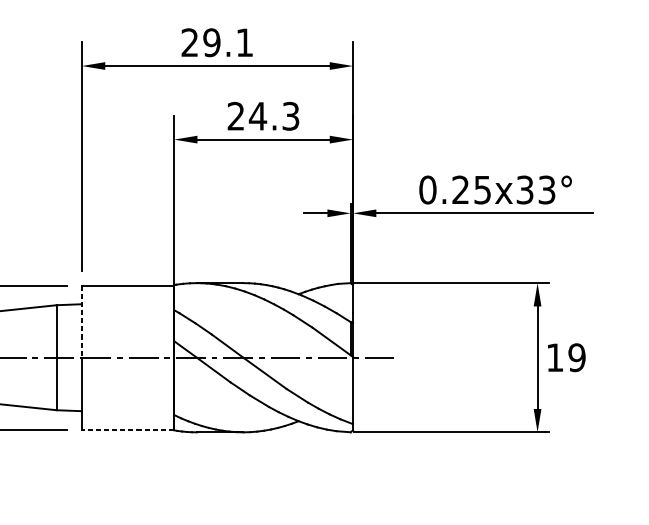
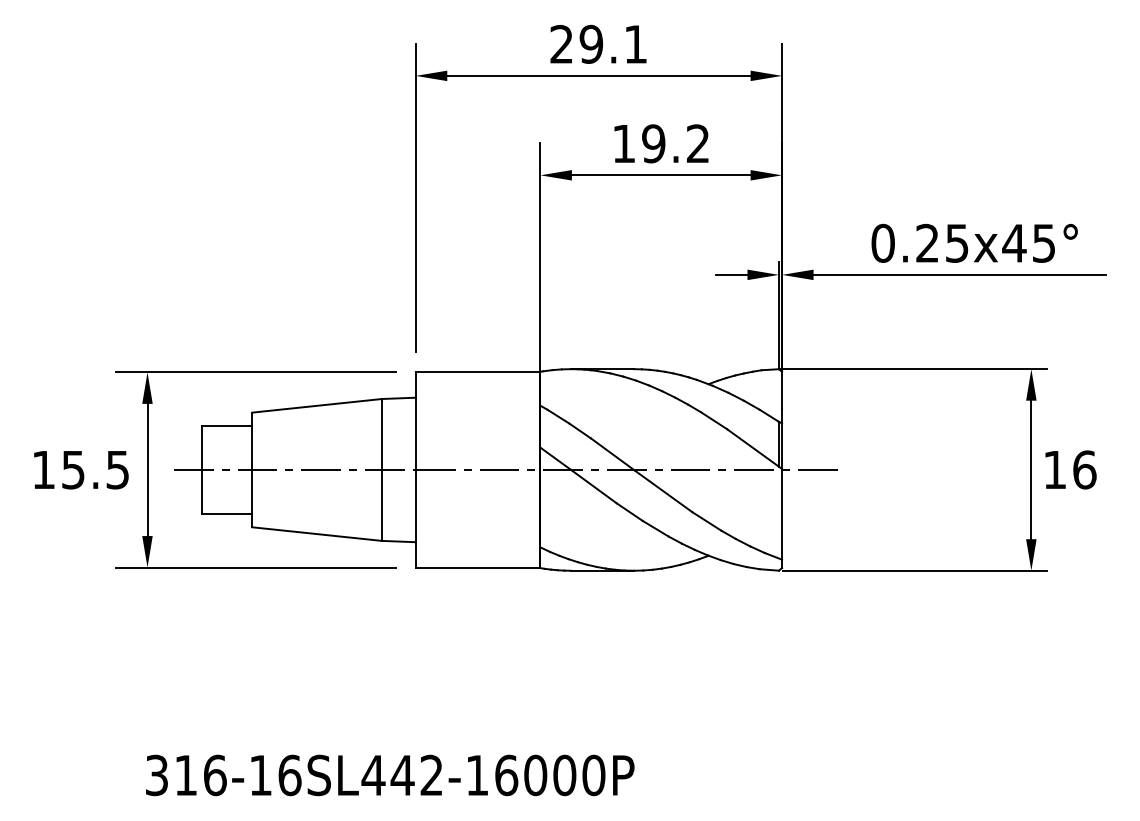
text: (263, 116) -> (660, 143), 24.3 -> 19.2
text: (535, 189) -> (1028, 242), 0.25x33° -> 0.25x45°
line: (81, 321) -> (415, 421), dashed -> solid
text: (576, 357) -> (1084, 469), 19 -> 16
line: (127, 429) -> (477, 567), dashed -> solid

